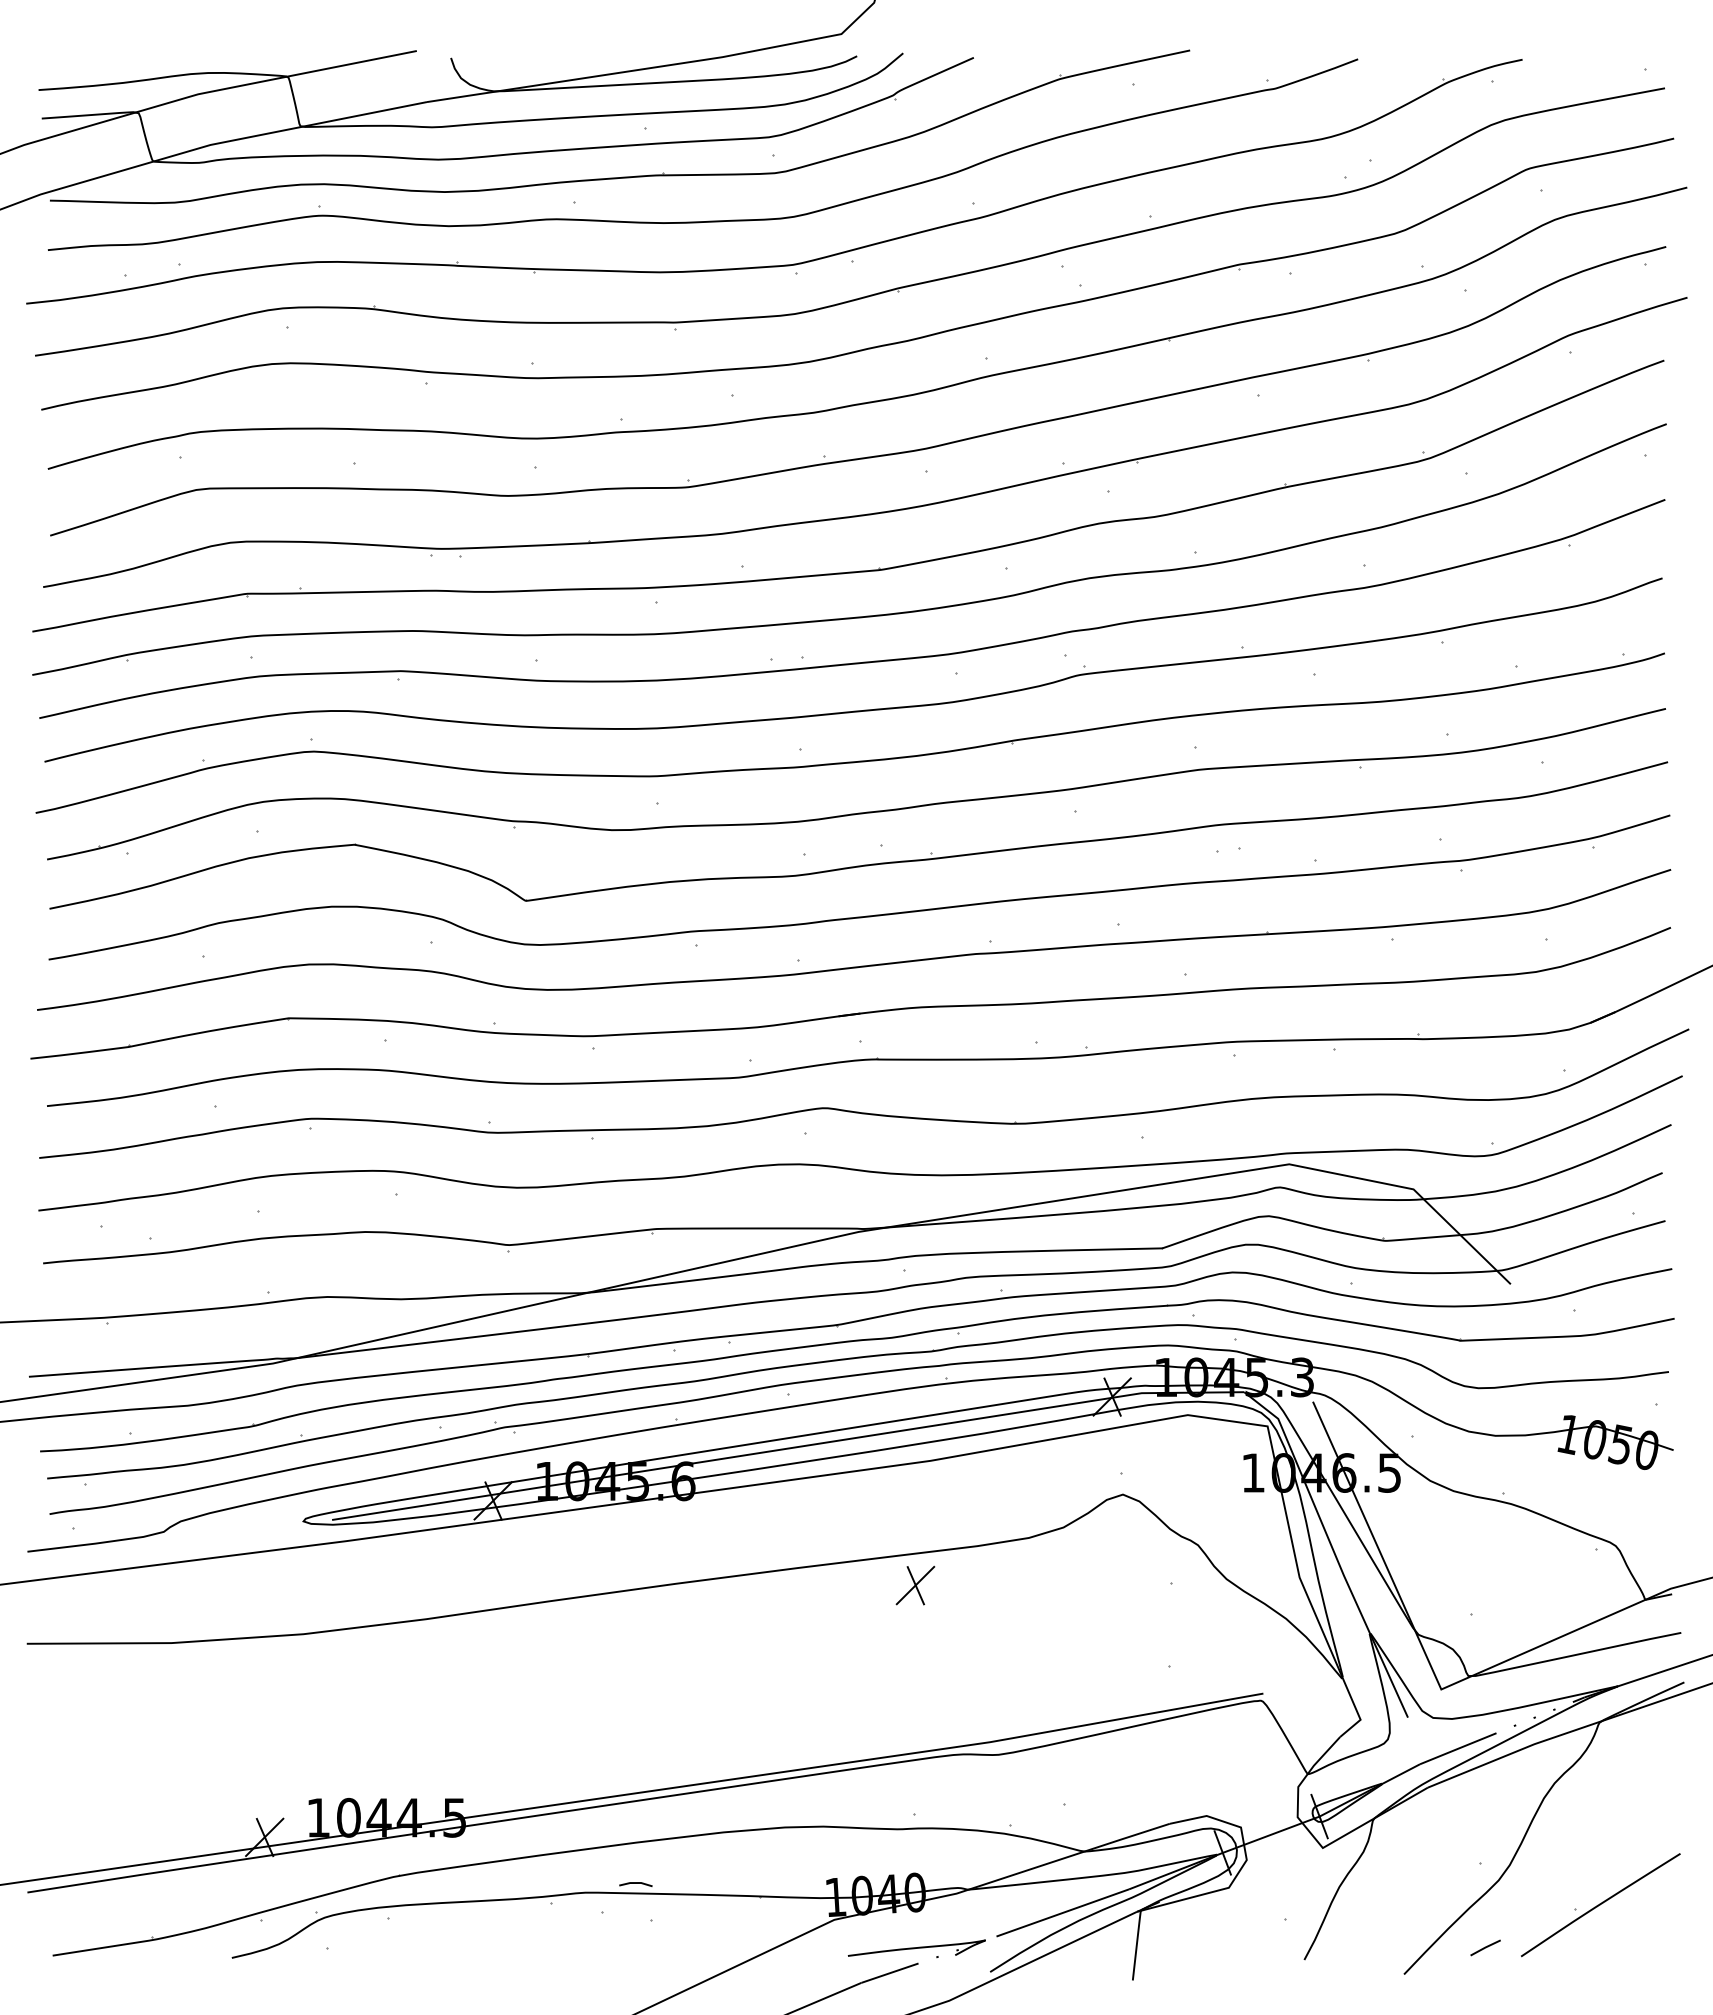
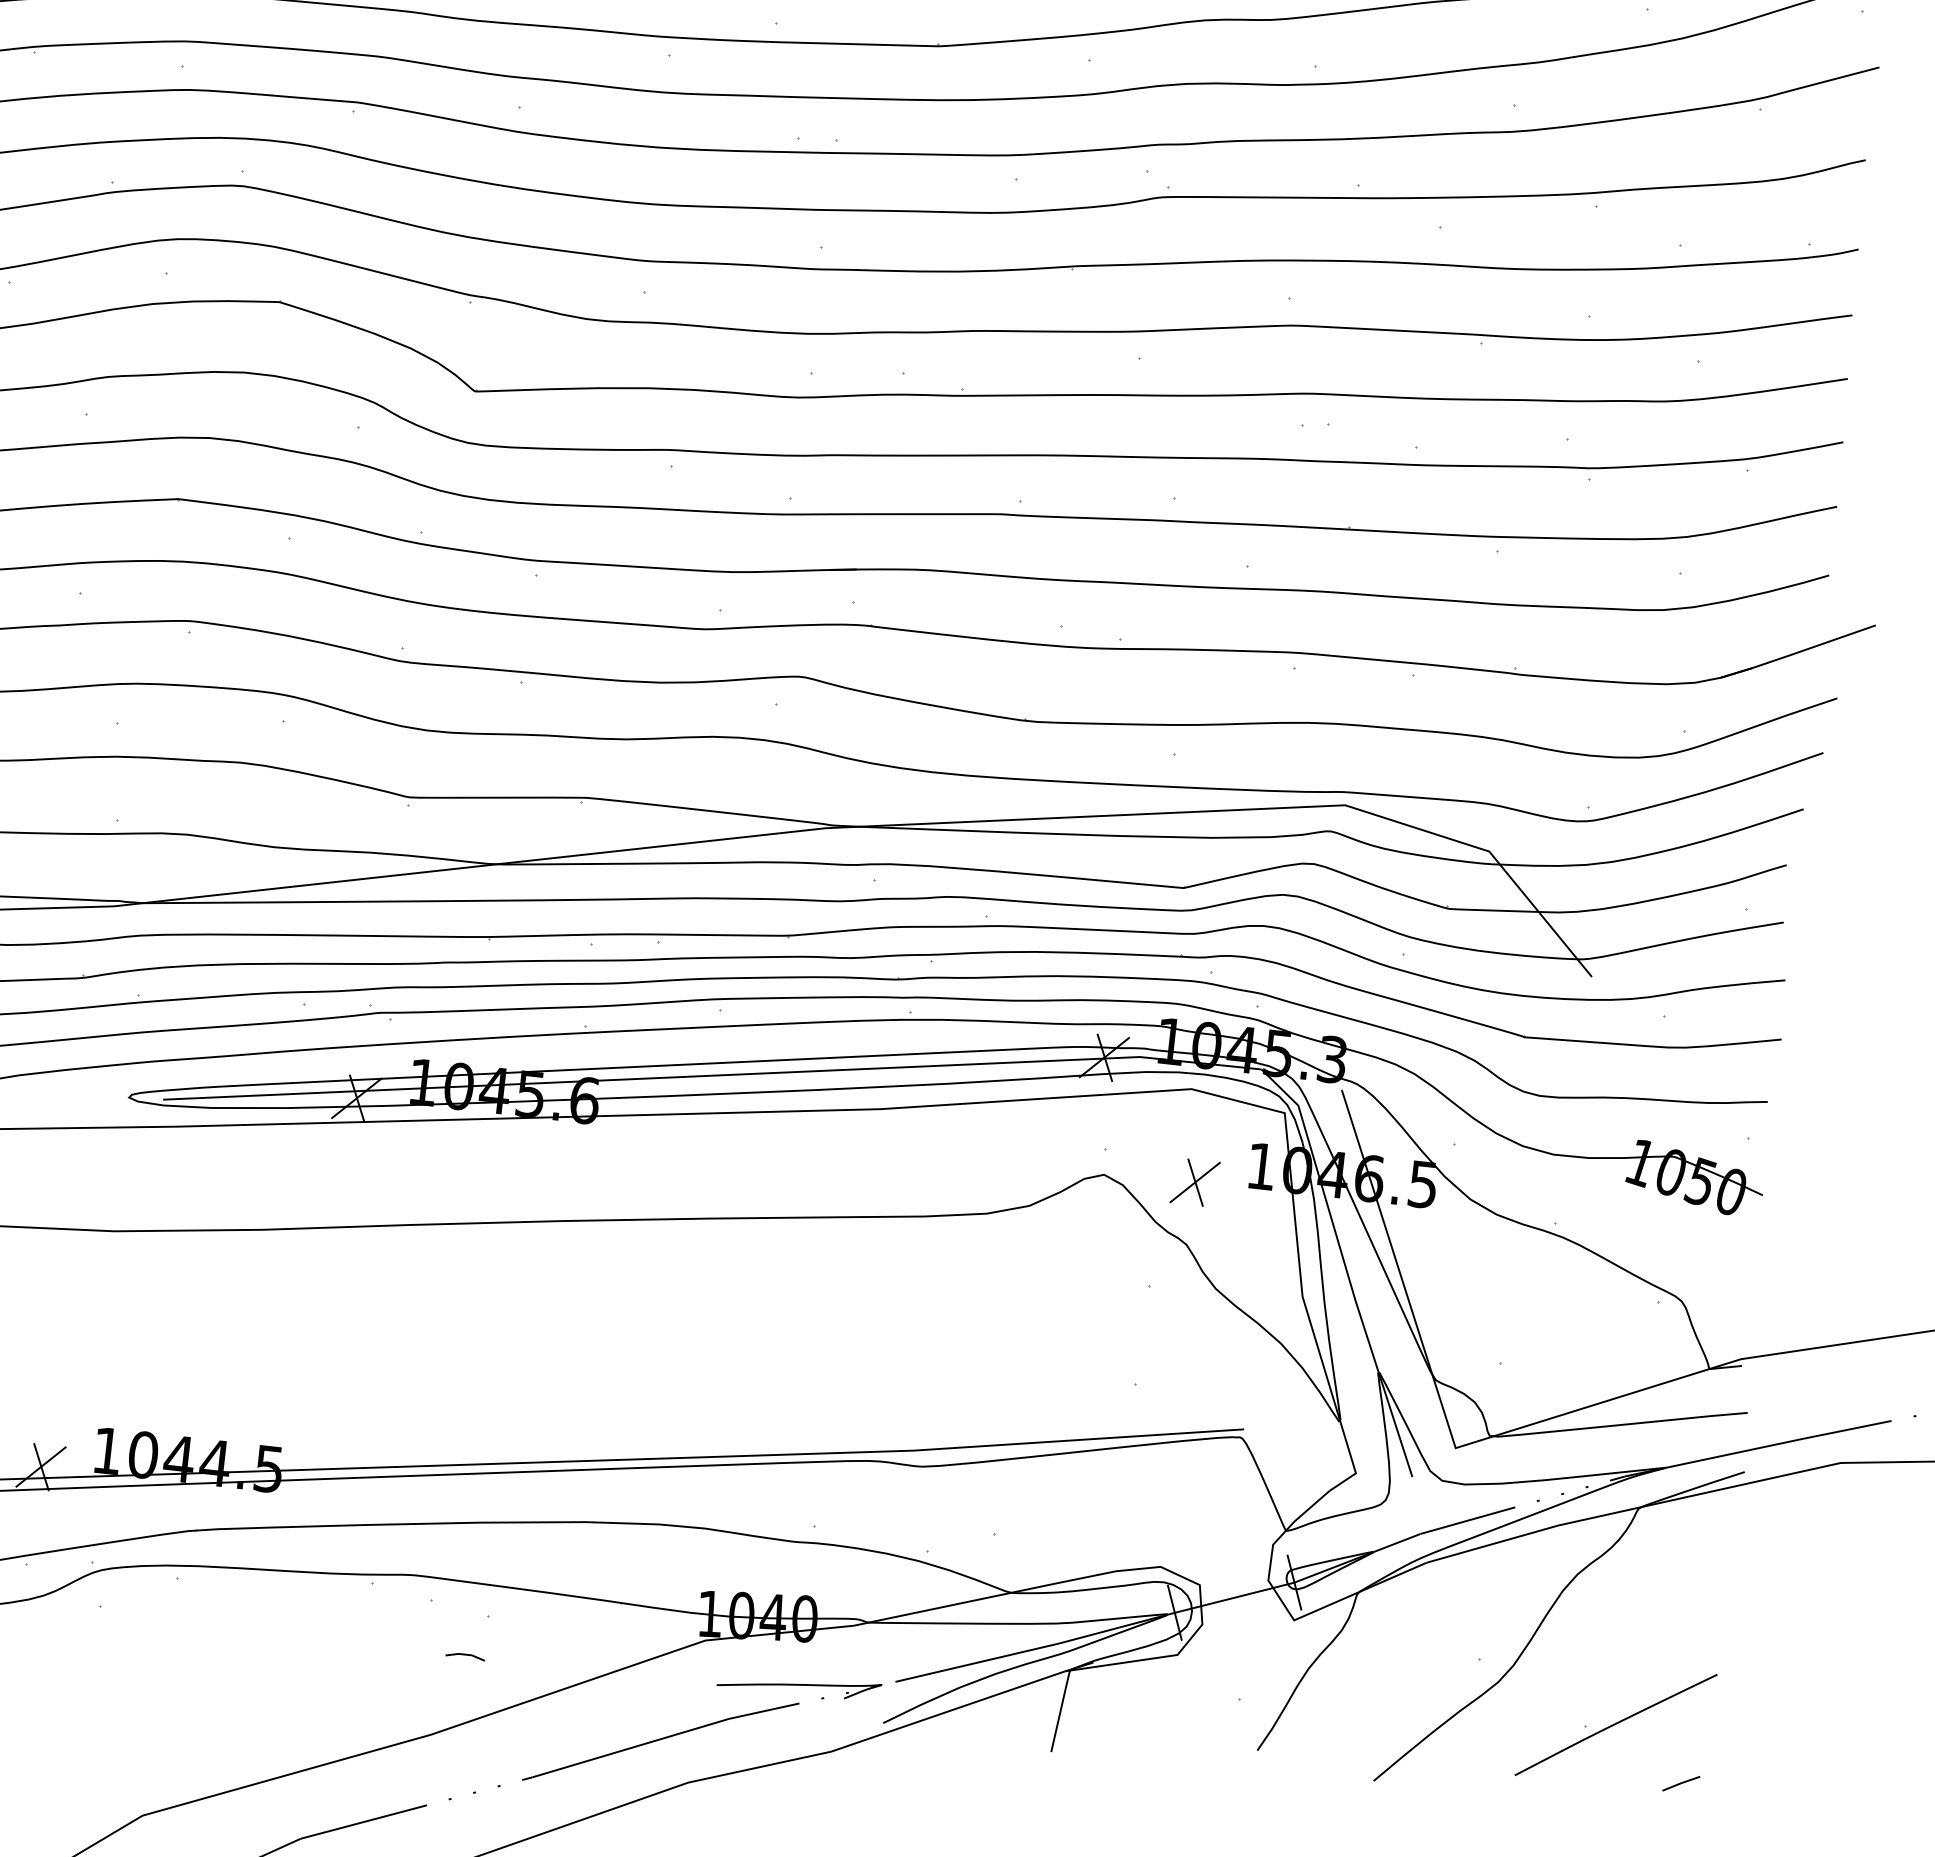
part: (915, 1585) -> (1195, 1182), moved
line: (635, 1883) -> (465, 1655), moved
line: (1485, 1947) -> (1681, 1783), moved

